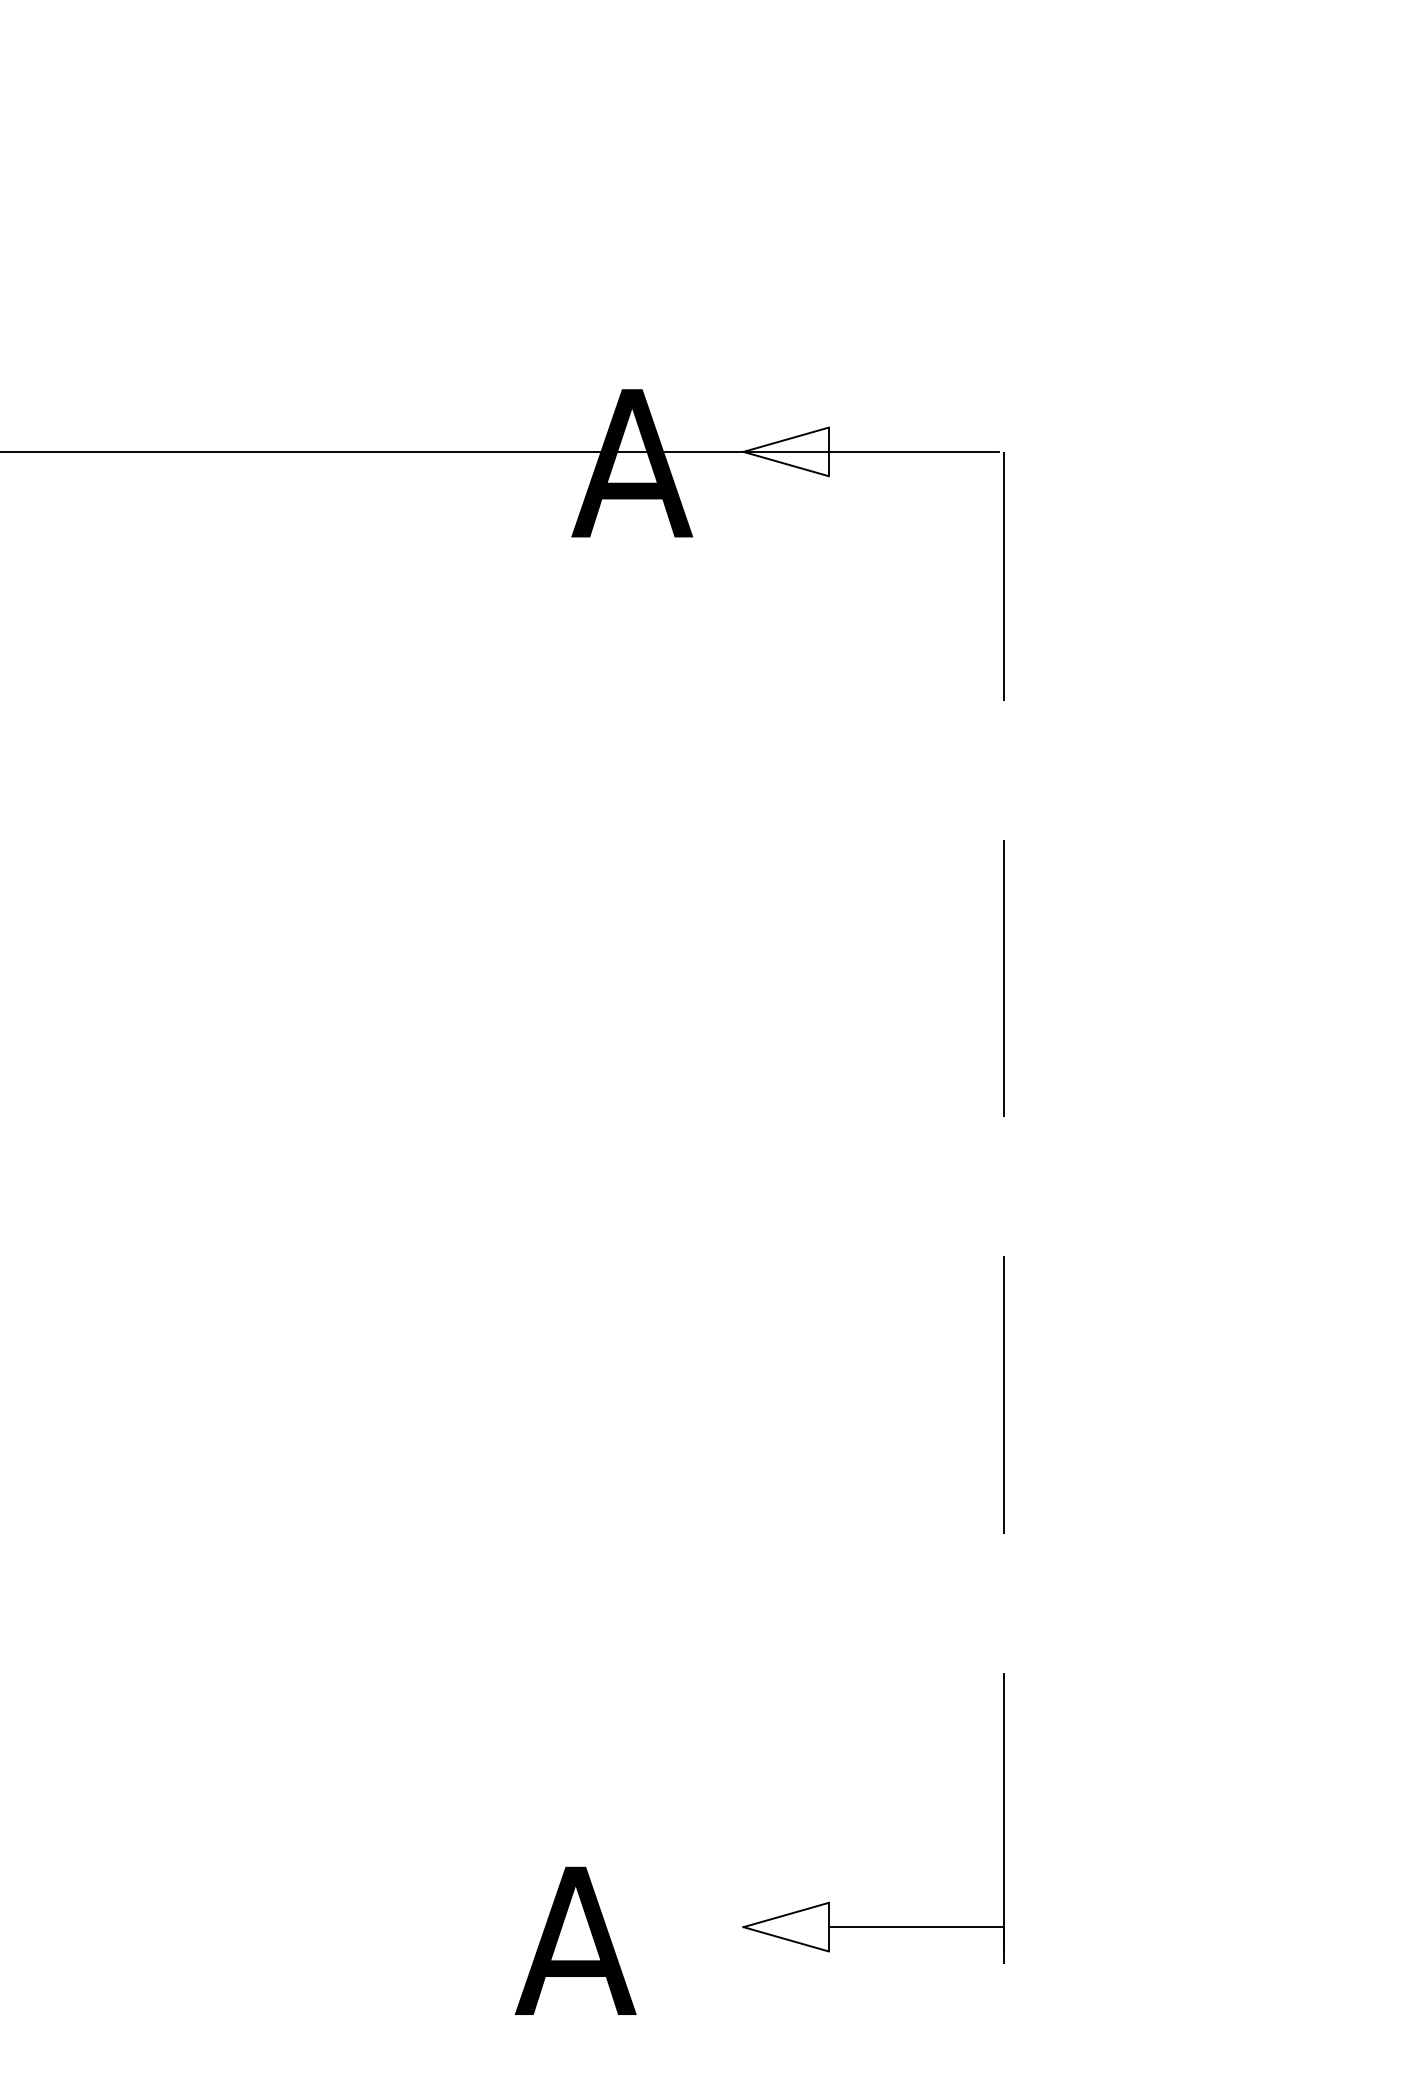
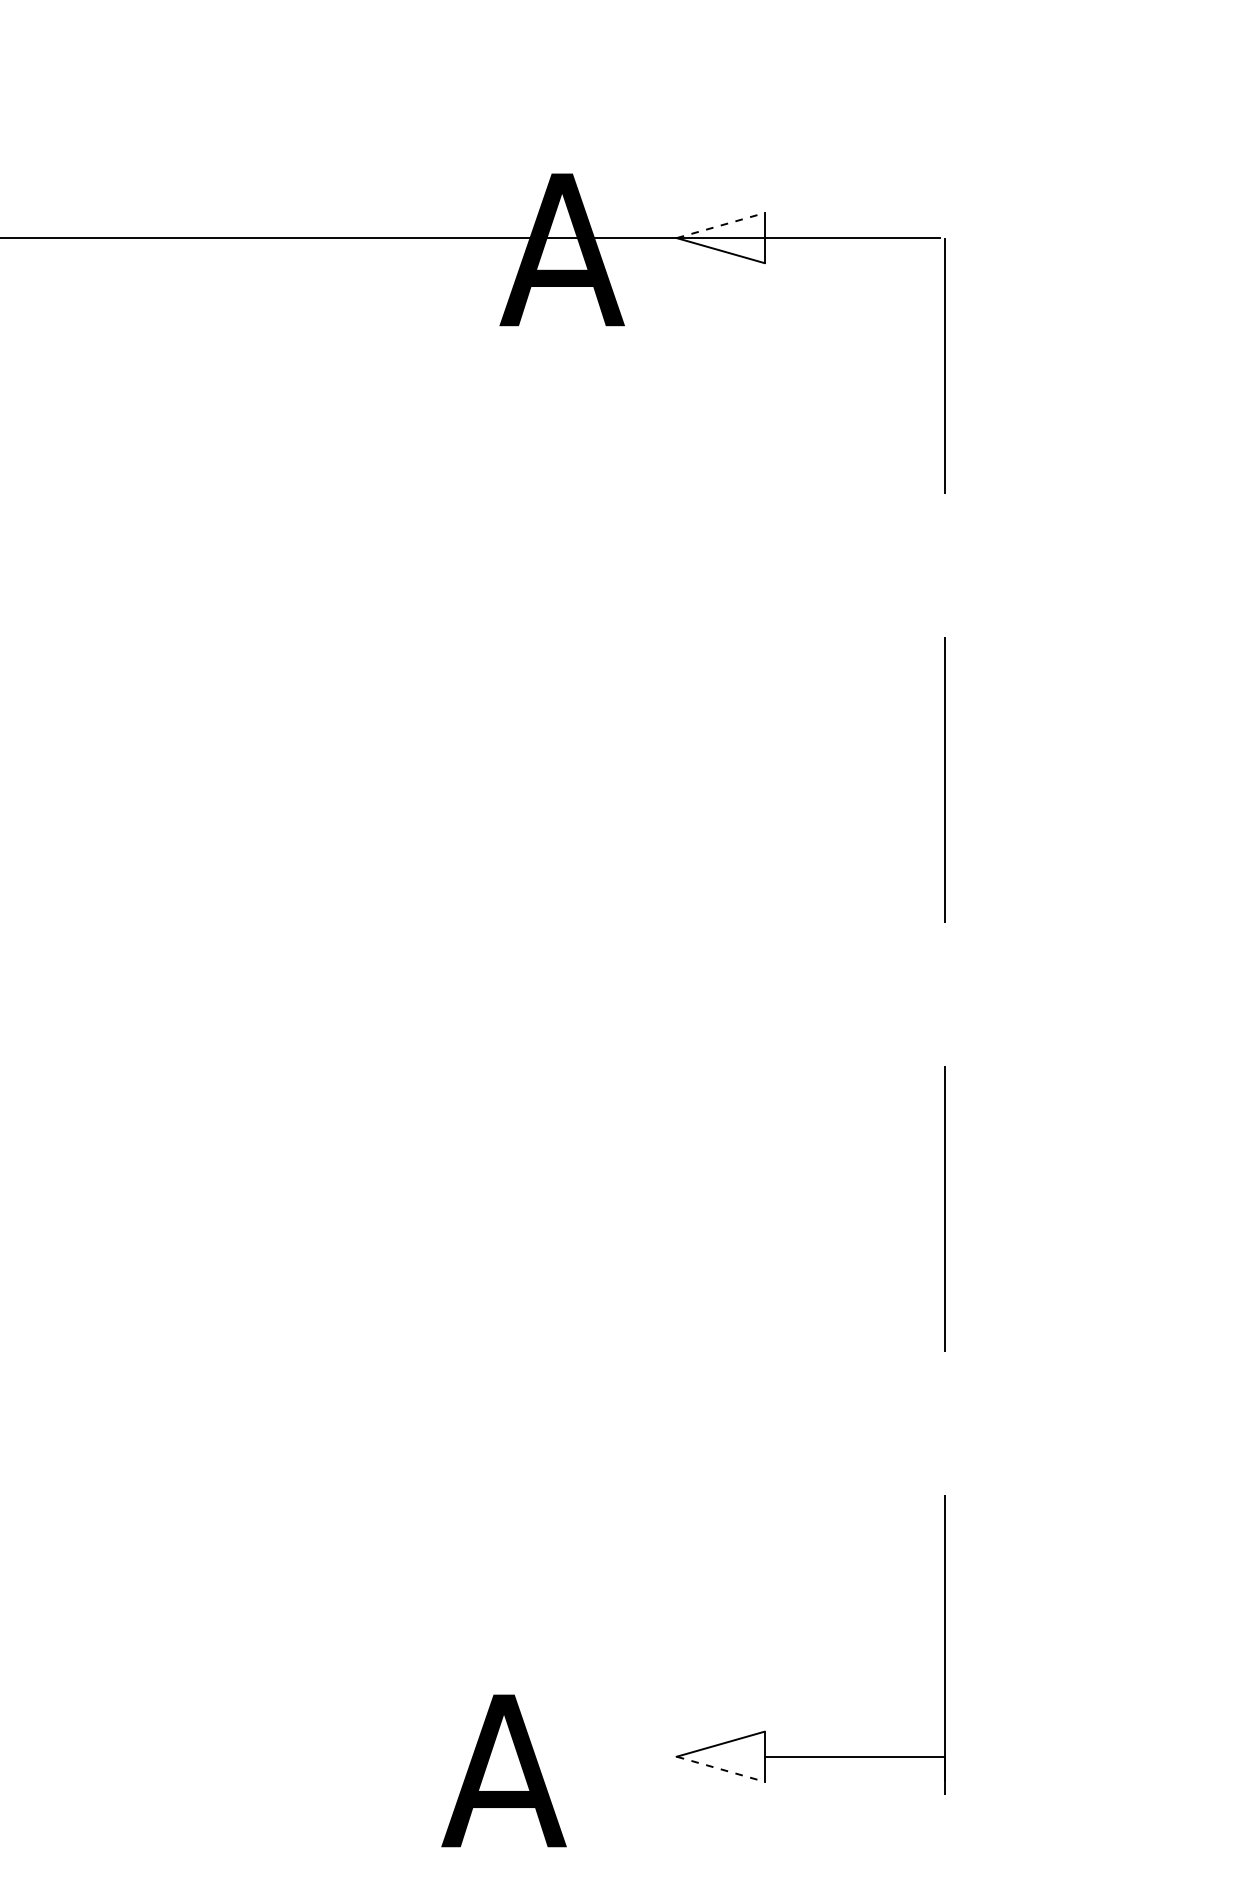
line: (786, 439) -> (721, 225), solid -> dashed
line: (786, 1939) -> (721, 1769), solid -> dashed

